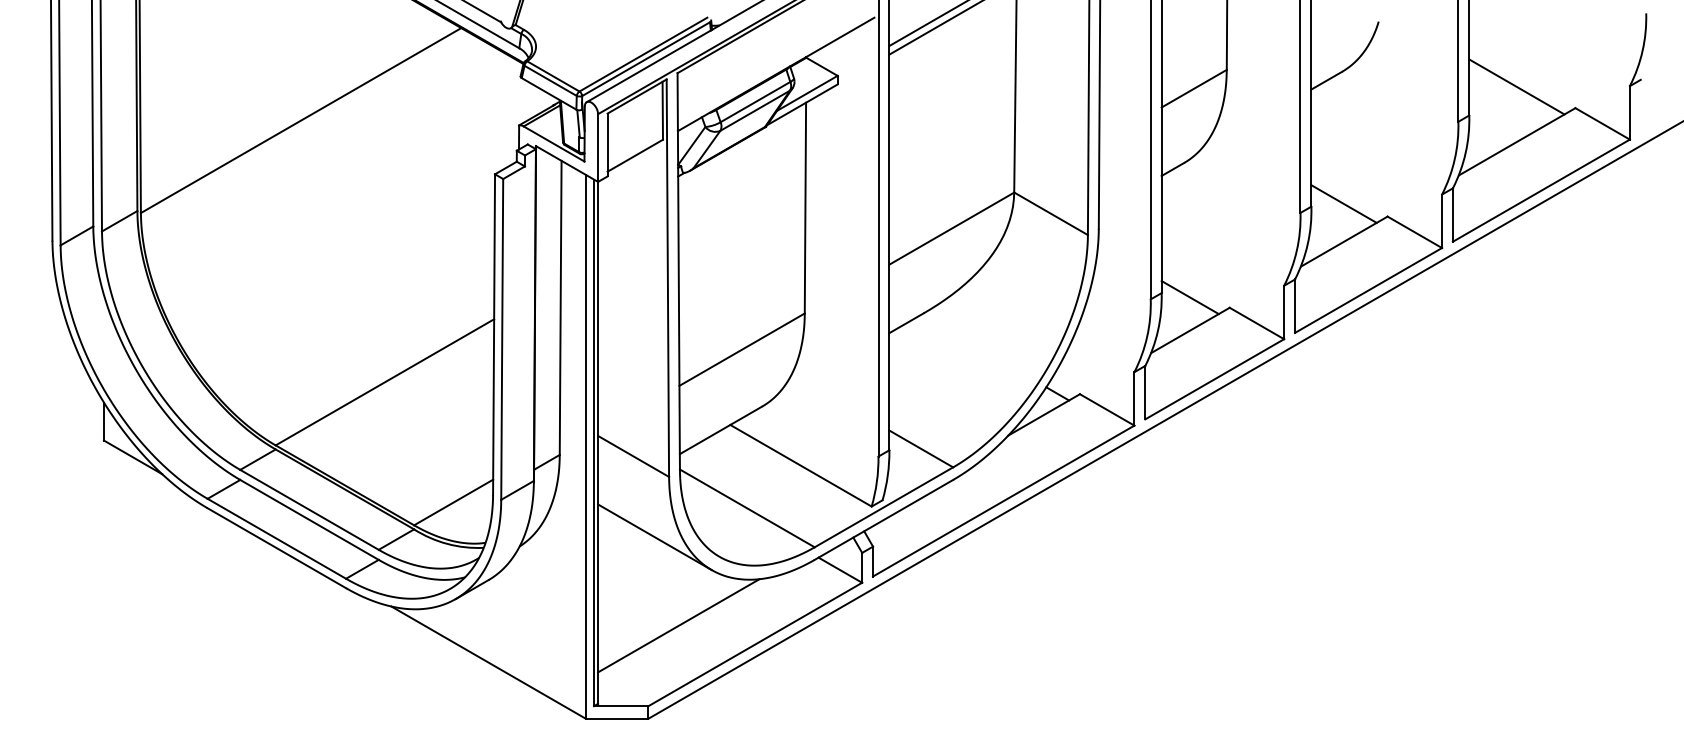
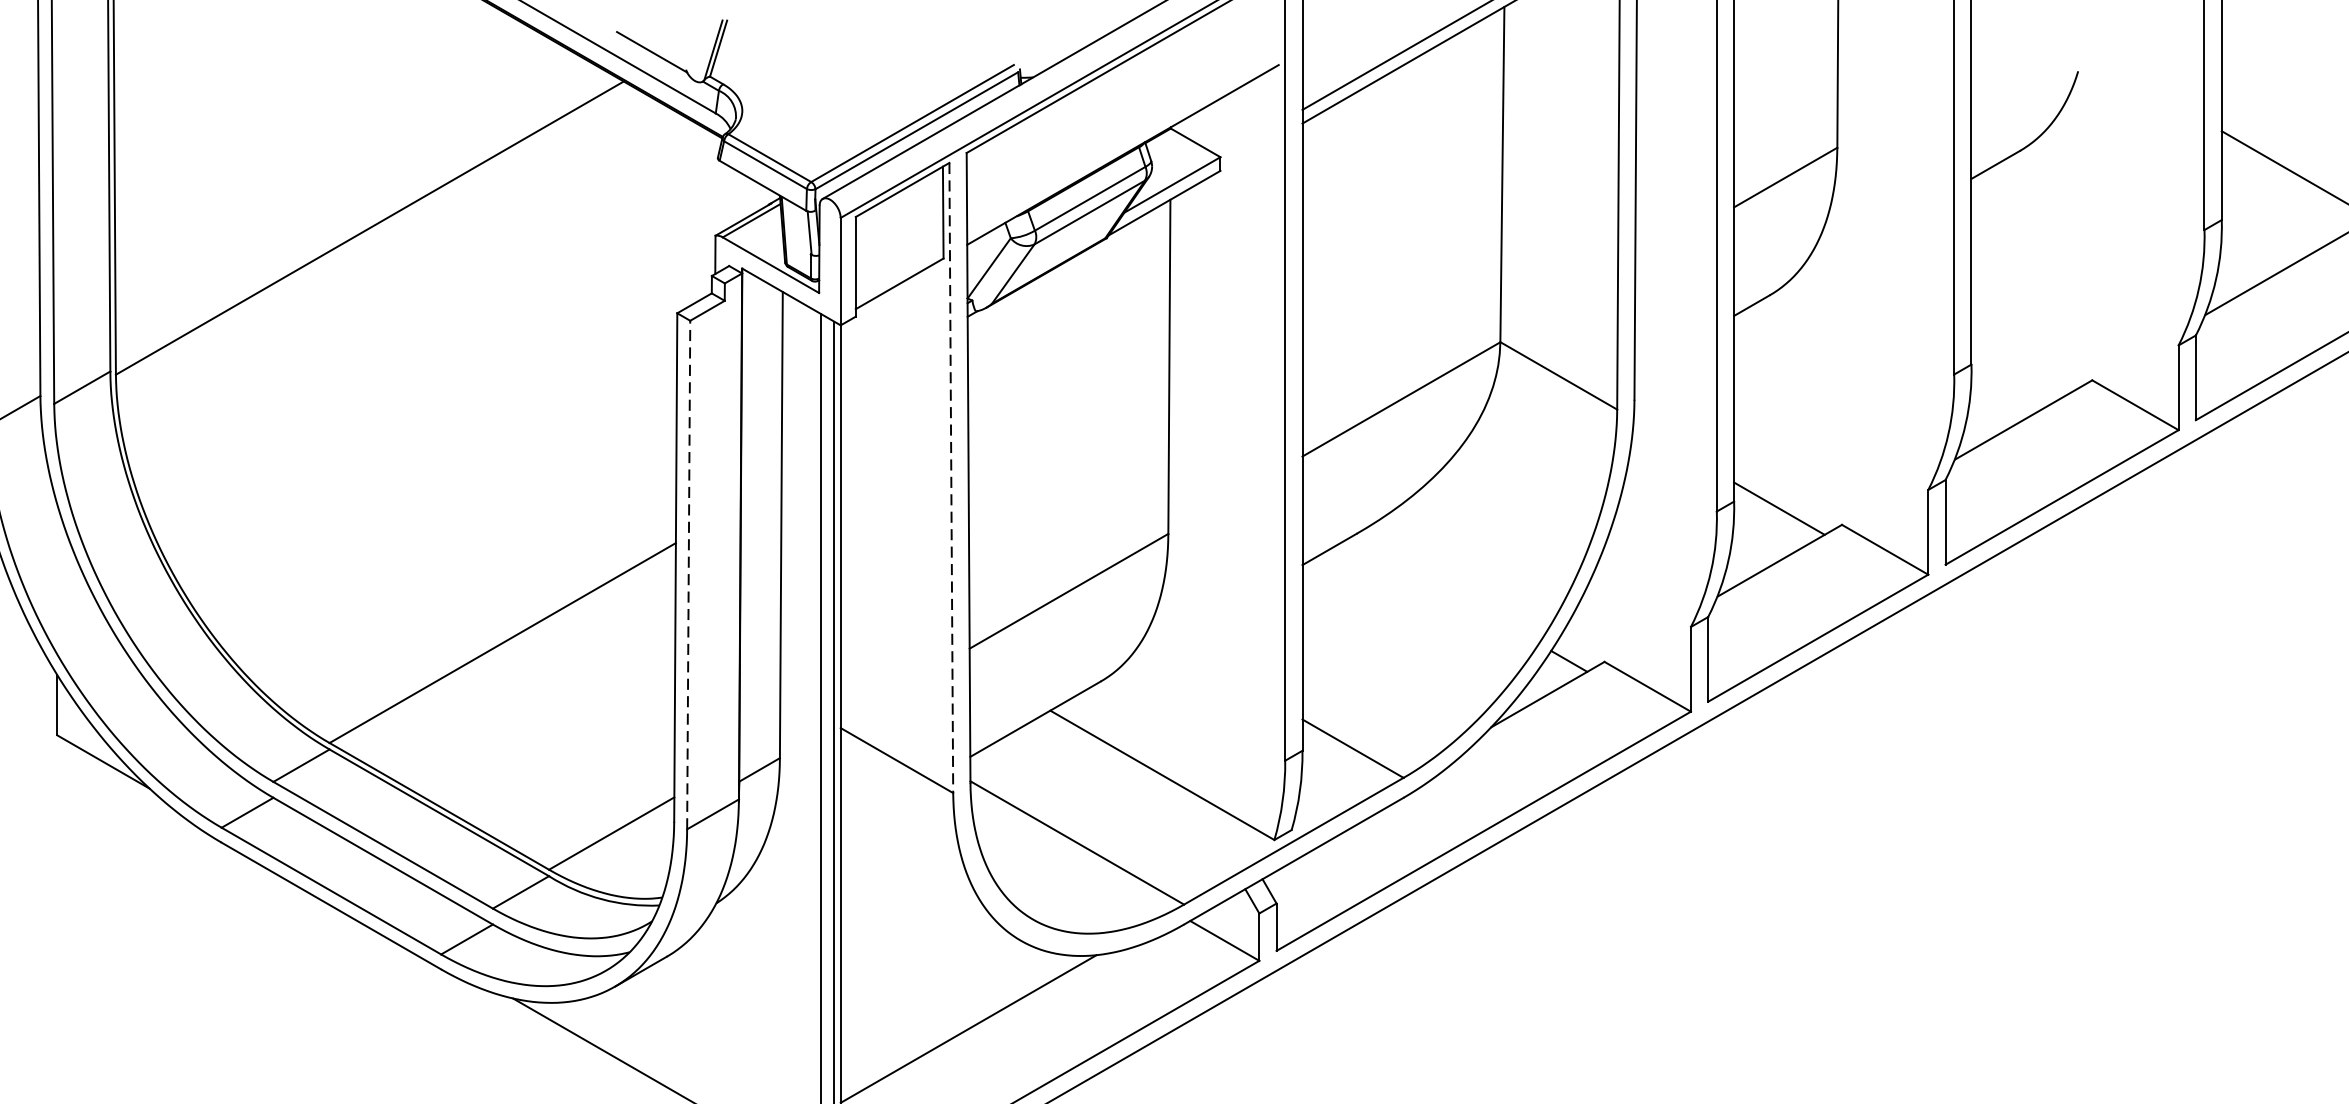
line: (1343, 203) -> (2022, 359), removed
line: (667, 278) -> (950, 478), solid -> dashed
line: (502, 338) -> (689, 573), solid -> dashed
line: (654, 537) -> (930, 889), removed

